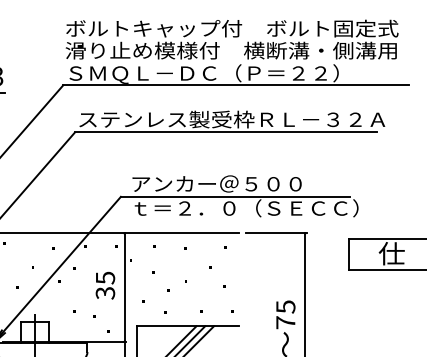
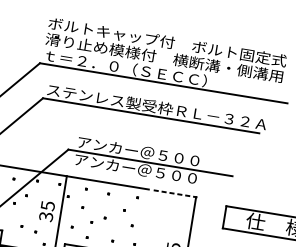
text: (203, 73) -> (141, 70), ＳＭＱＬ－ＤＣ（Ｐ＝２２） -> ｔ＝２．０（ＳＥＣＣ）
text: (245, 208) -> (156, 172), ｔ＝２．０（ＳＥＣＣ） -> アンカー＠５００
line: (276, 233) -> (175, 193), solid -> dashed

